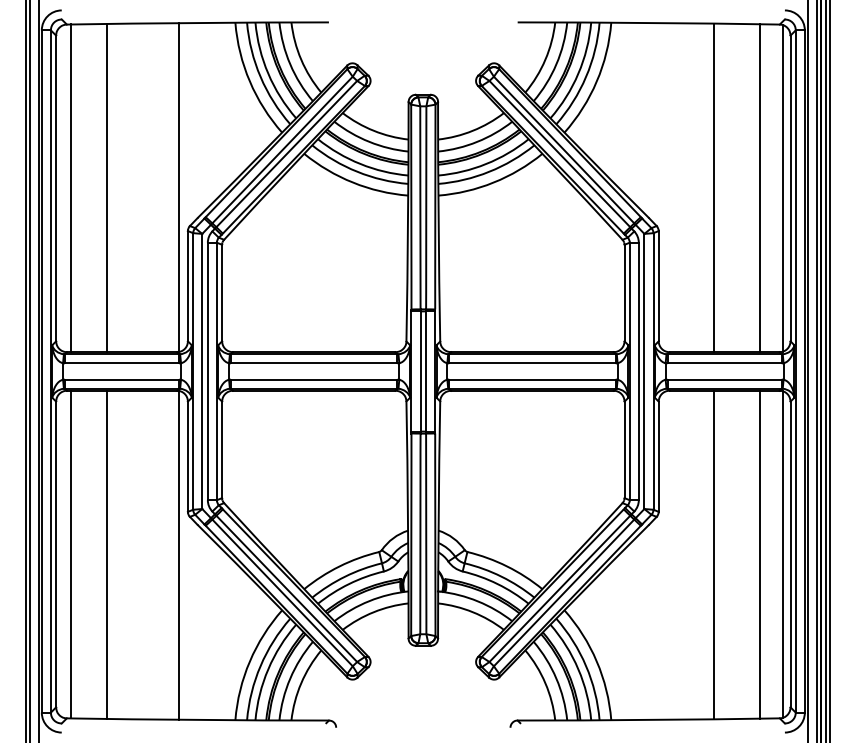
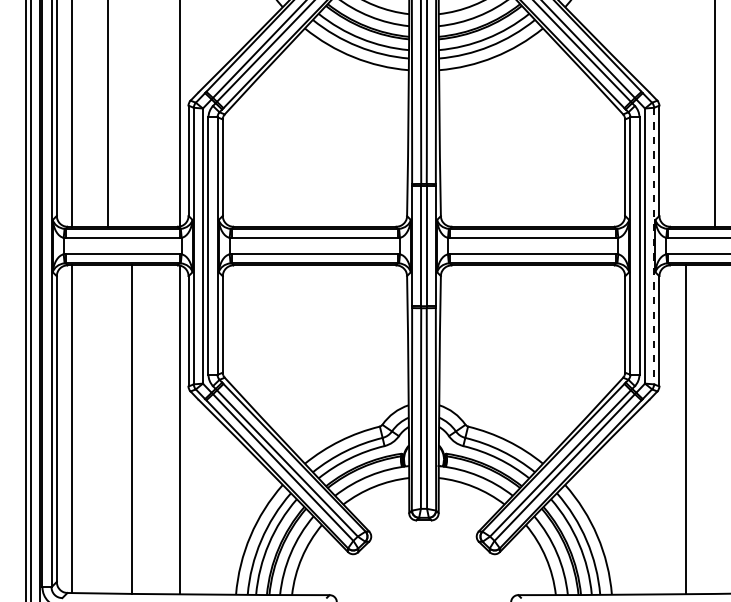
line: (653, 371) -> (654, 246), solid -> dashed
line: (106, 554) -> (131, 429), moved
line: (714, 554) -> (686, 429), moved

